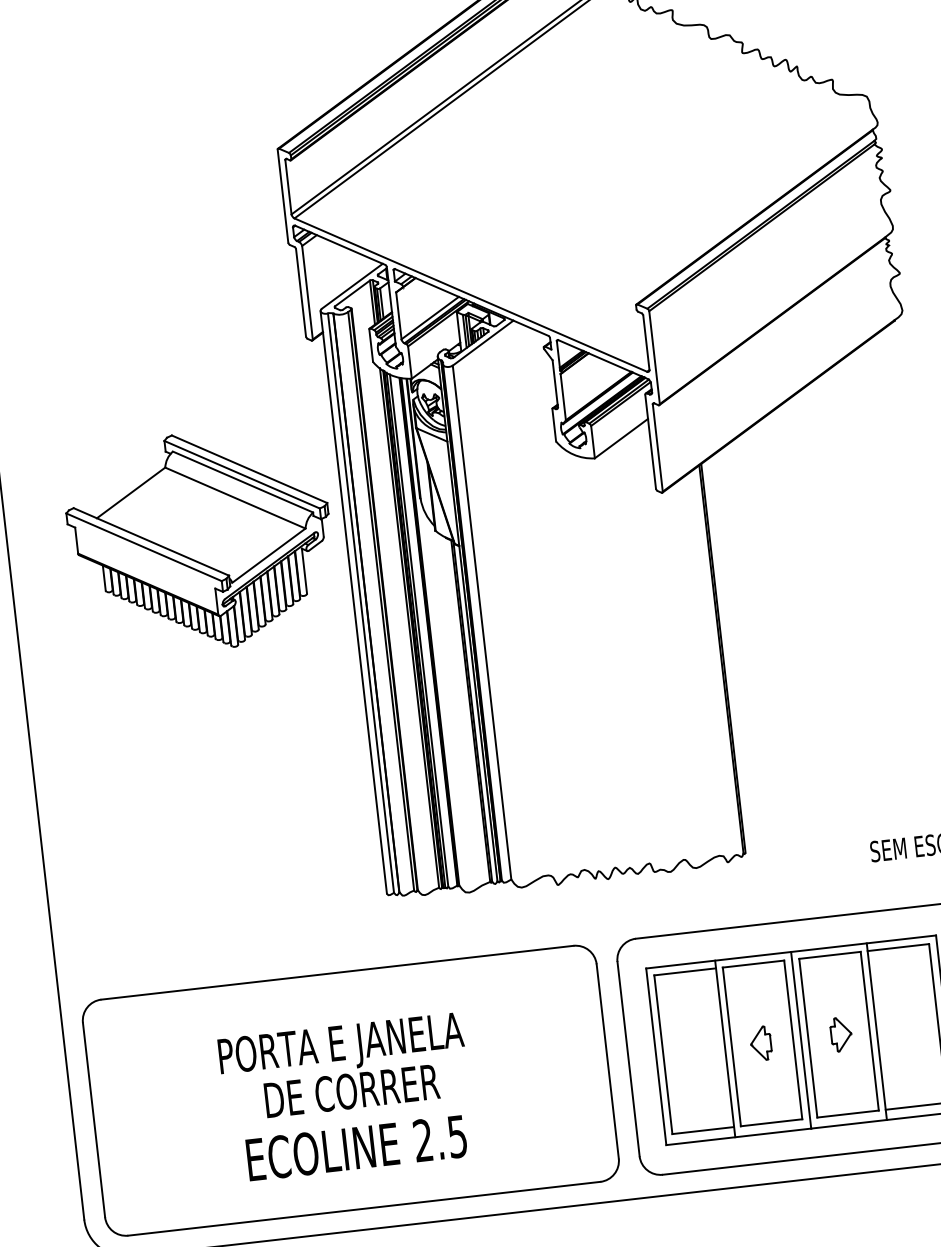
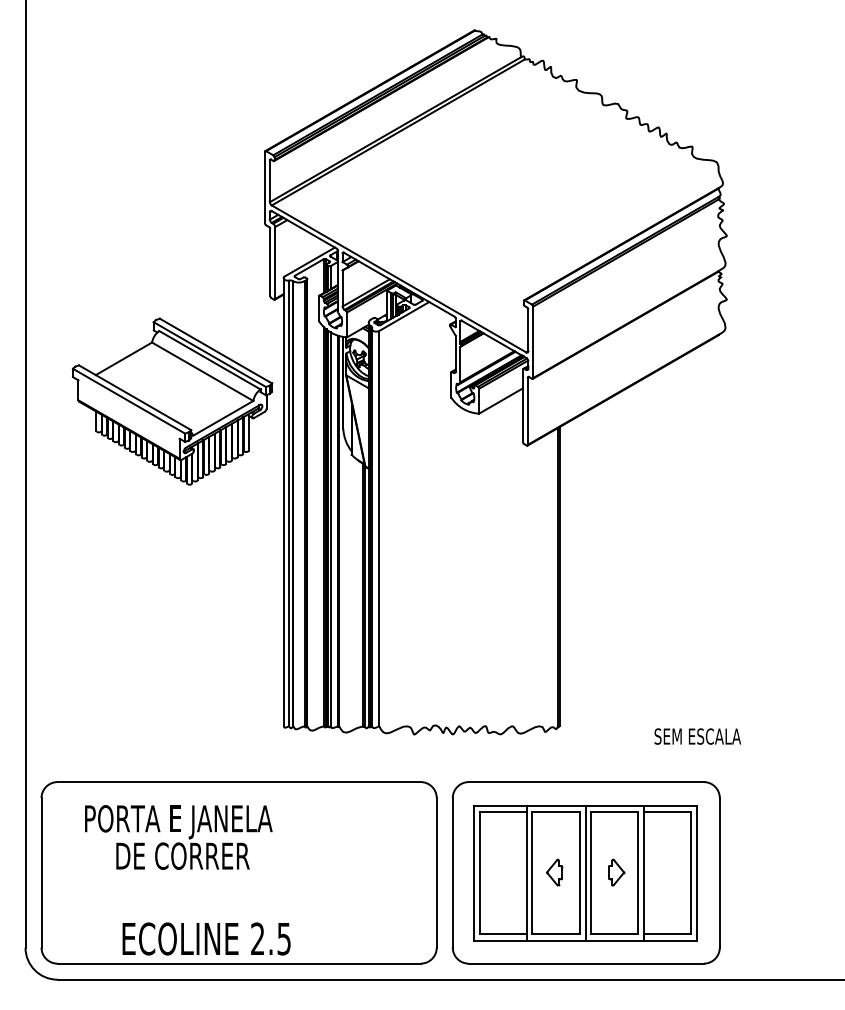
part: (200, 541) -> (172, 401), moved
text: (343, 1067) -> (178, 837), moved
text: (356, 1147) -> (206, 938), moved

